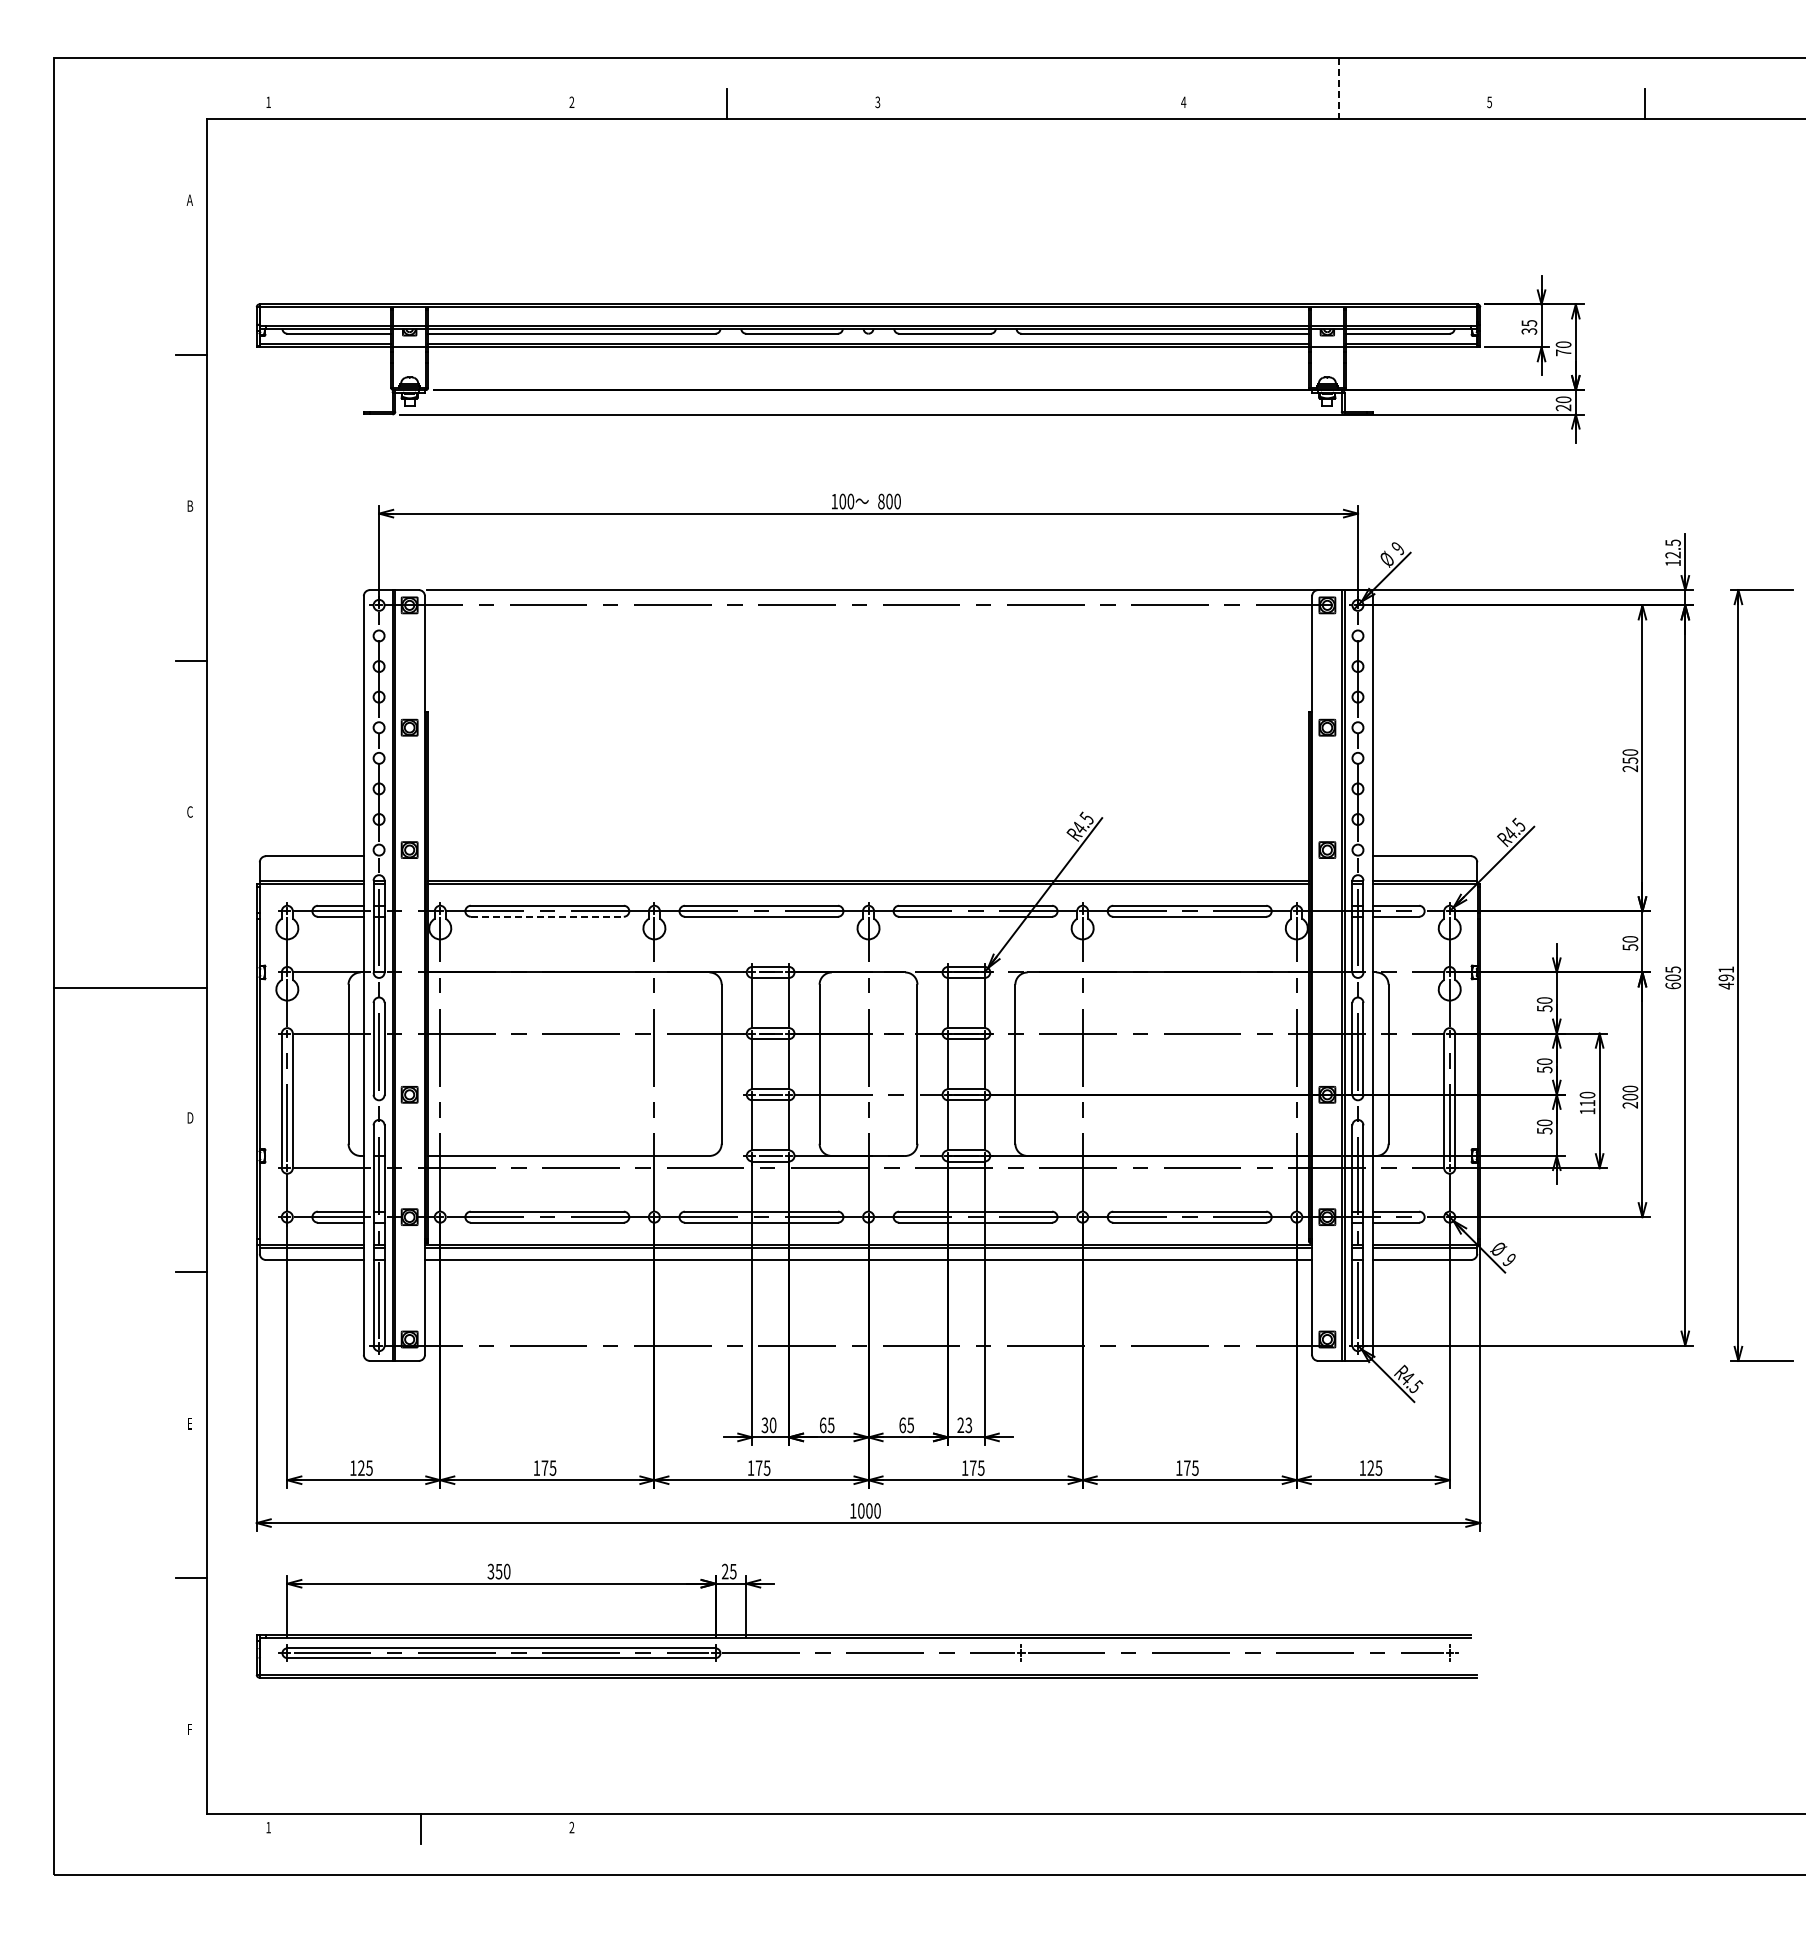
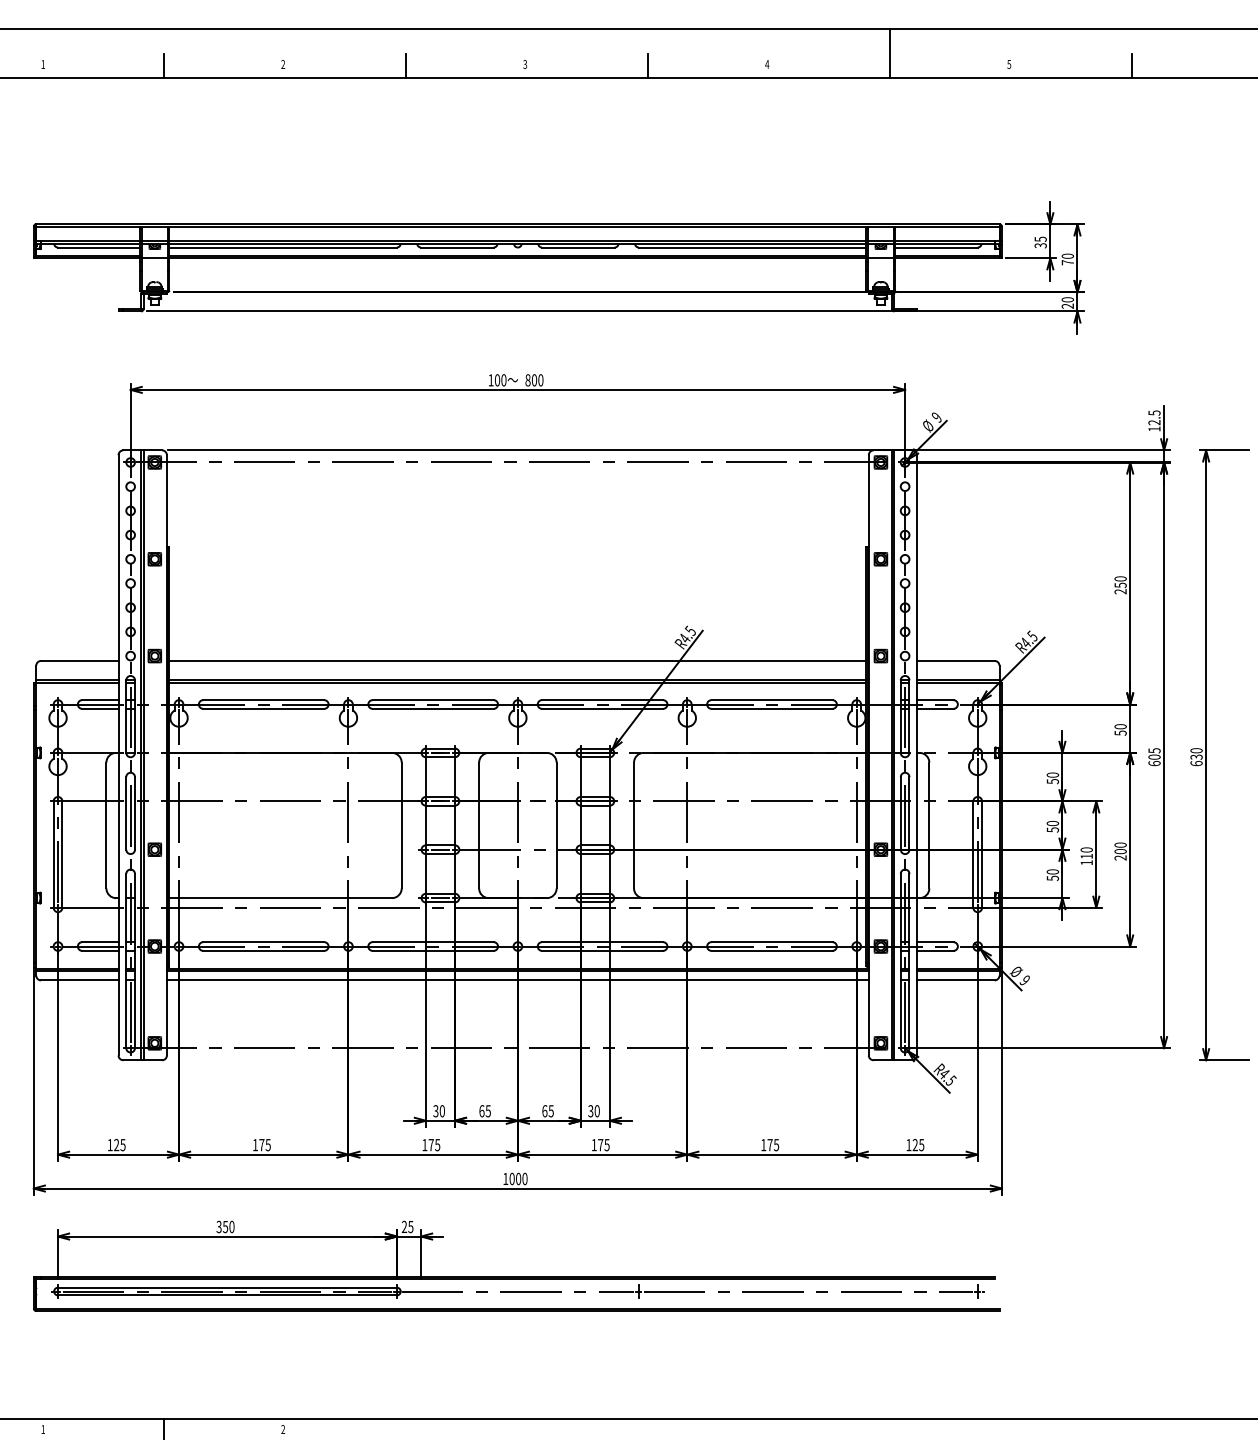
line: (1338, 88) -> (889, 53), dashed -> solid
line: (421, 103) -> (164, 65), added
line: (1032, 103) -> (647, 65), added
line: (868, 856) -> (517, 661), added
line: (547, 916) -> (263, 708), dashed -> solid
text: (1726, 977) -> (1196, 756), 491 -> 630
text: (964, 1425) -> (593, 1111), 23 -> 30

